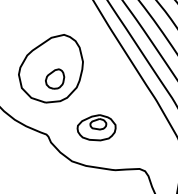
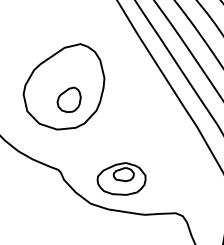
part: (96, 127) -> (121, 178), moved

